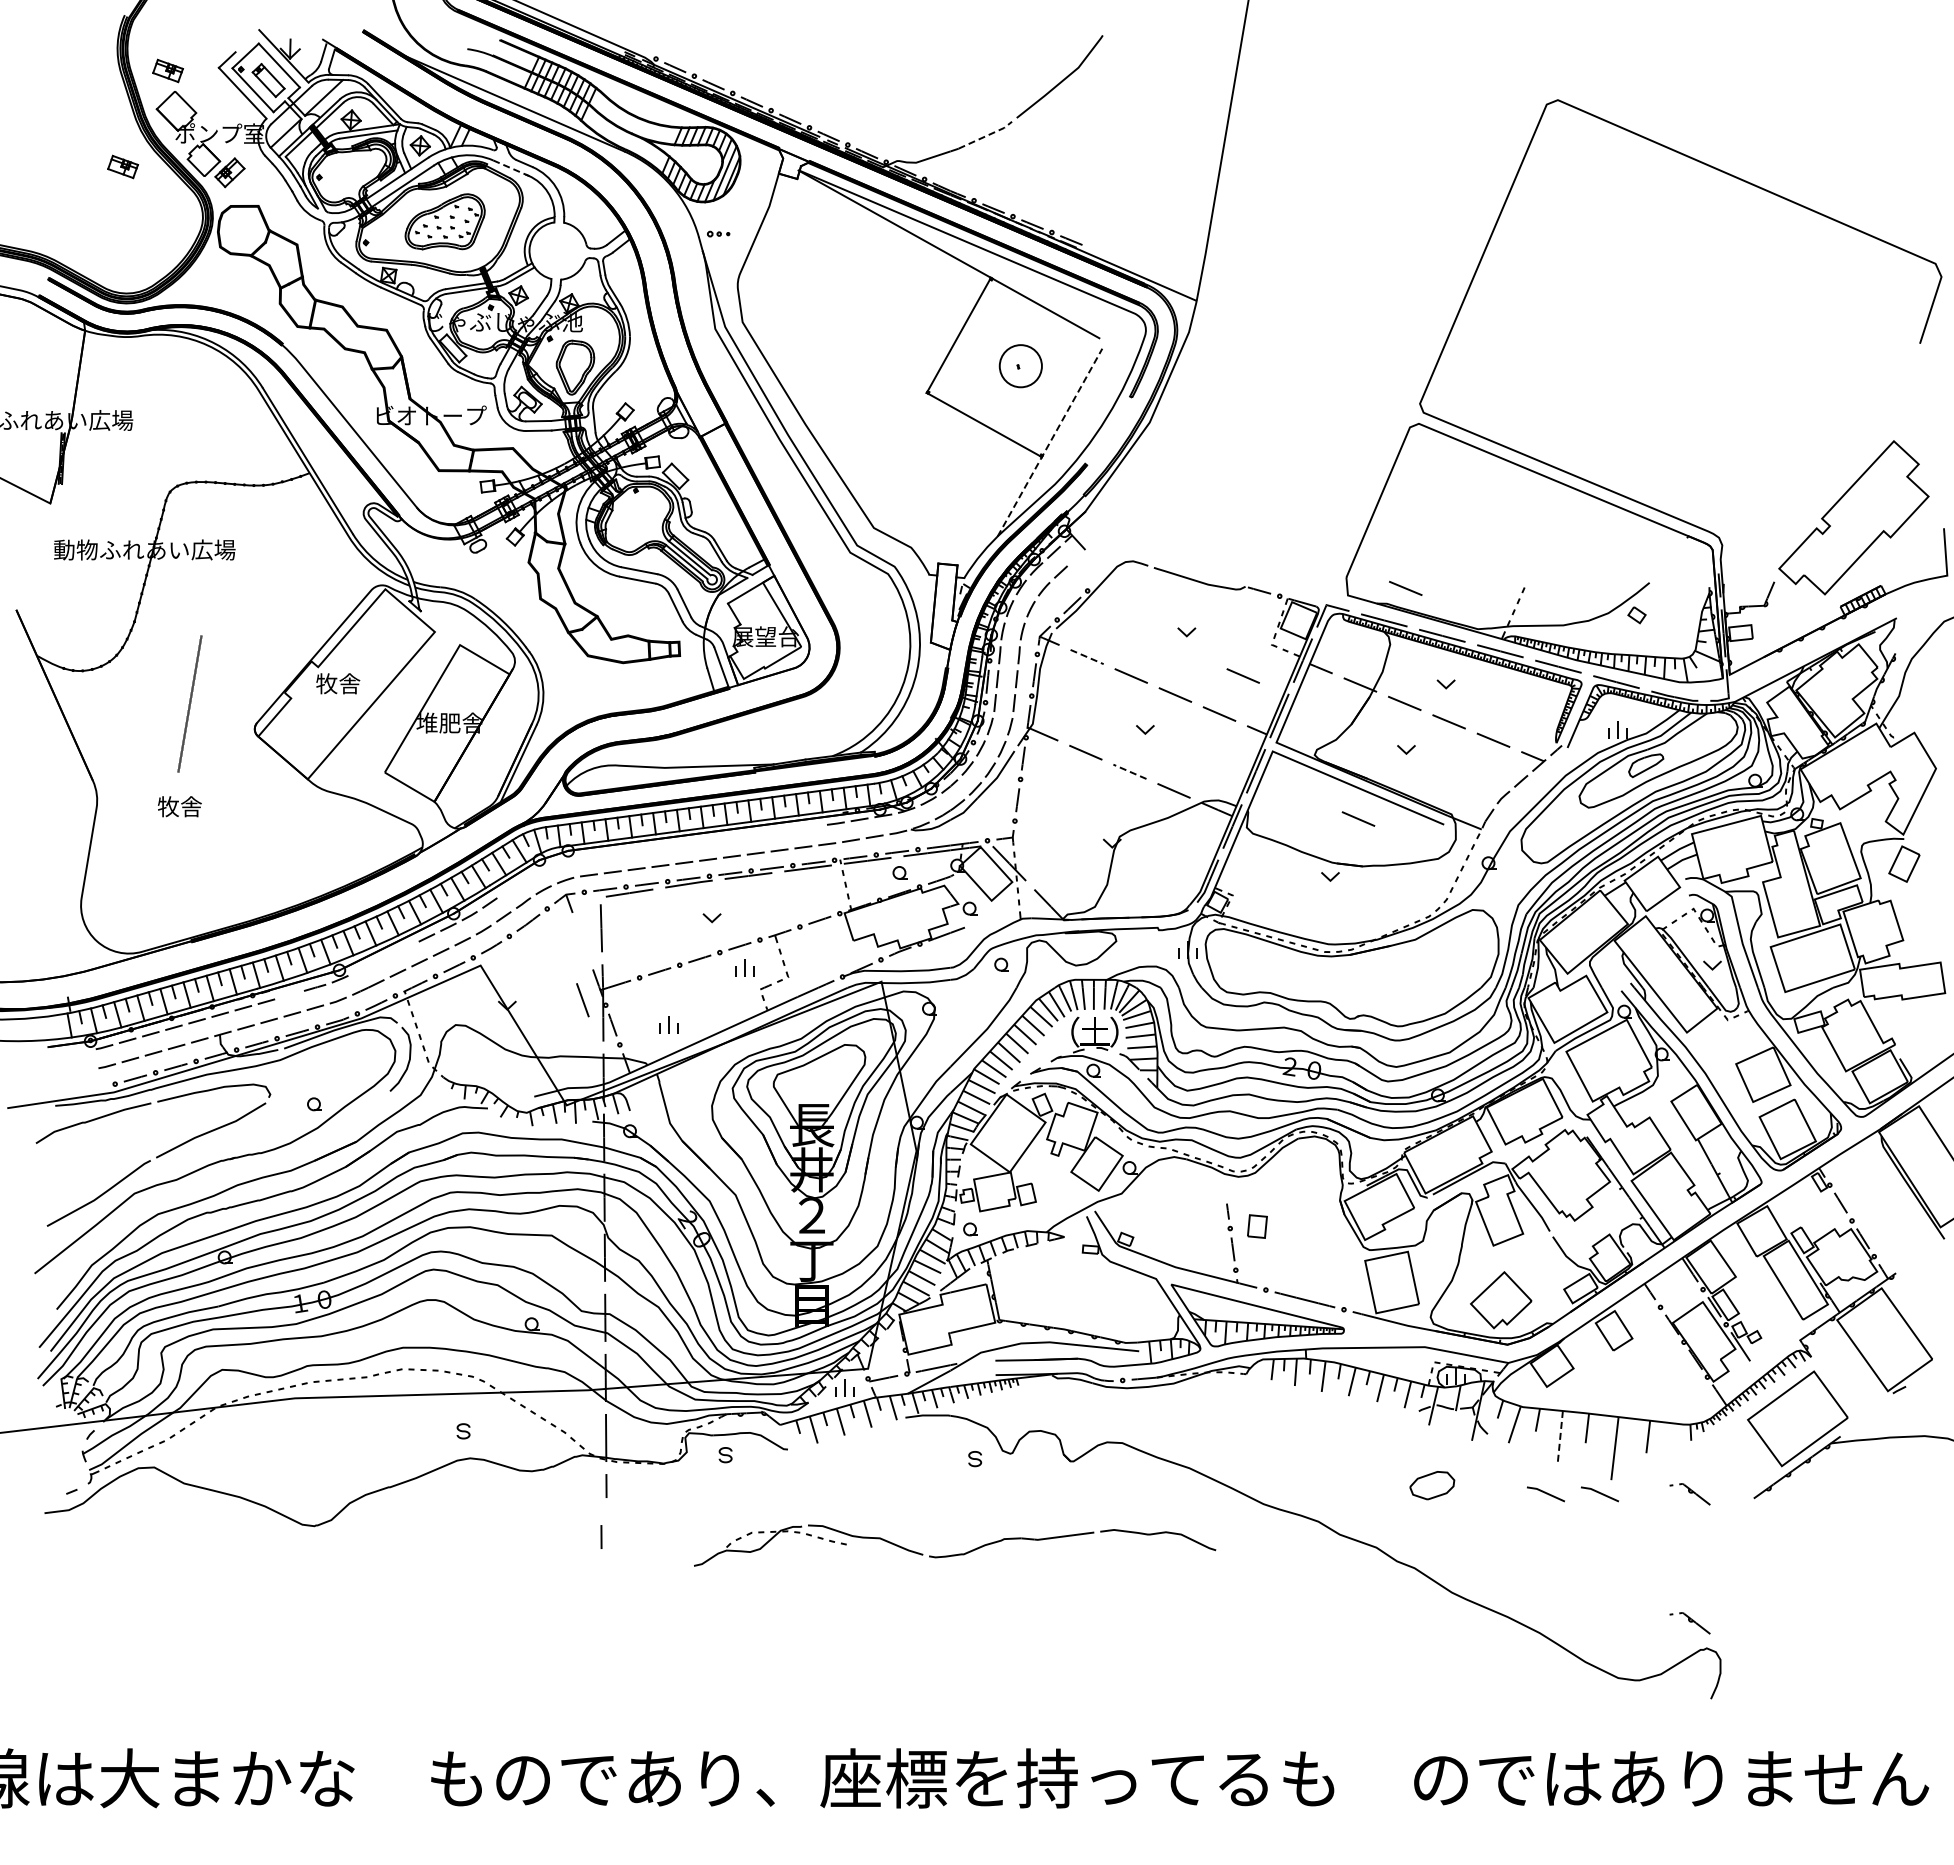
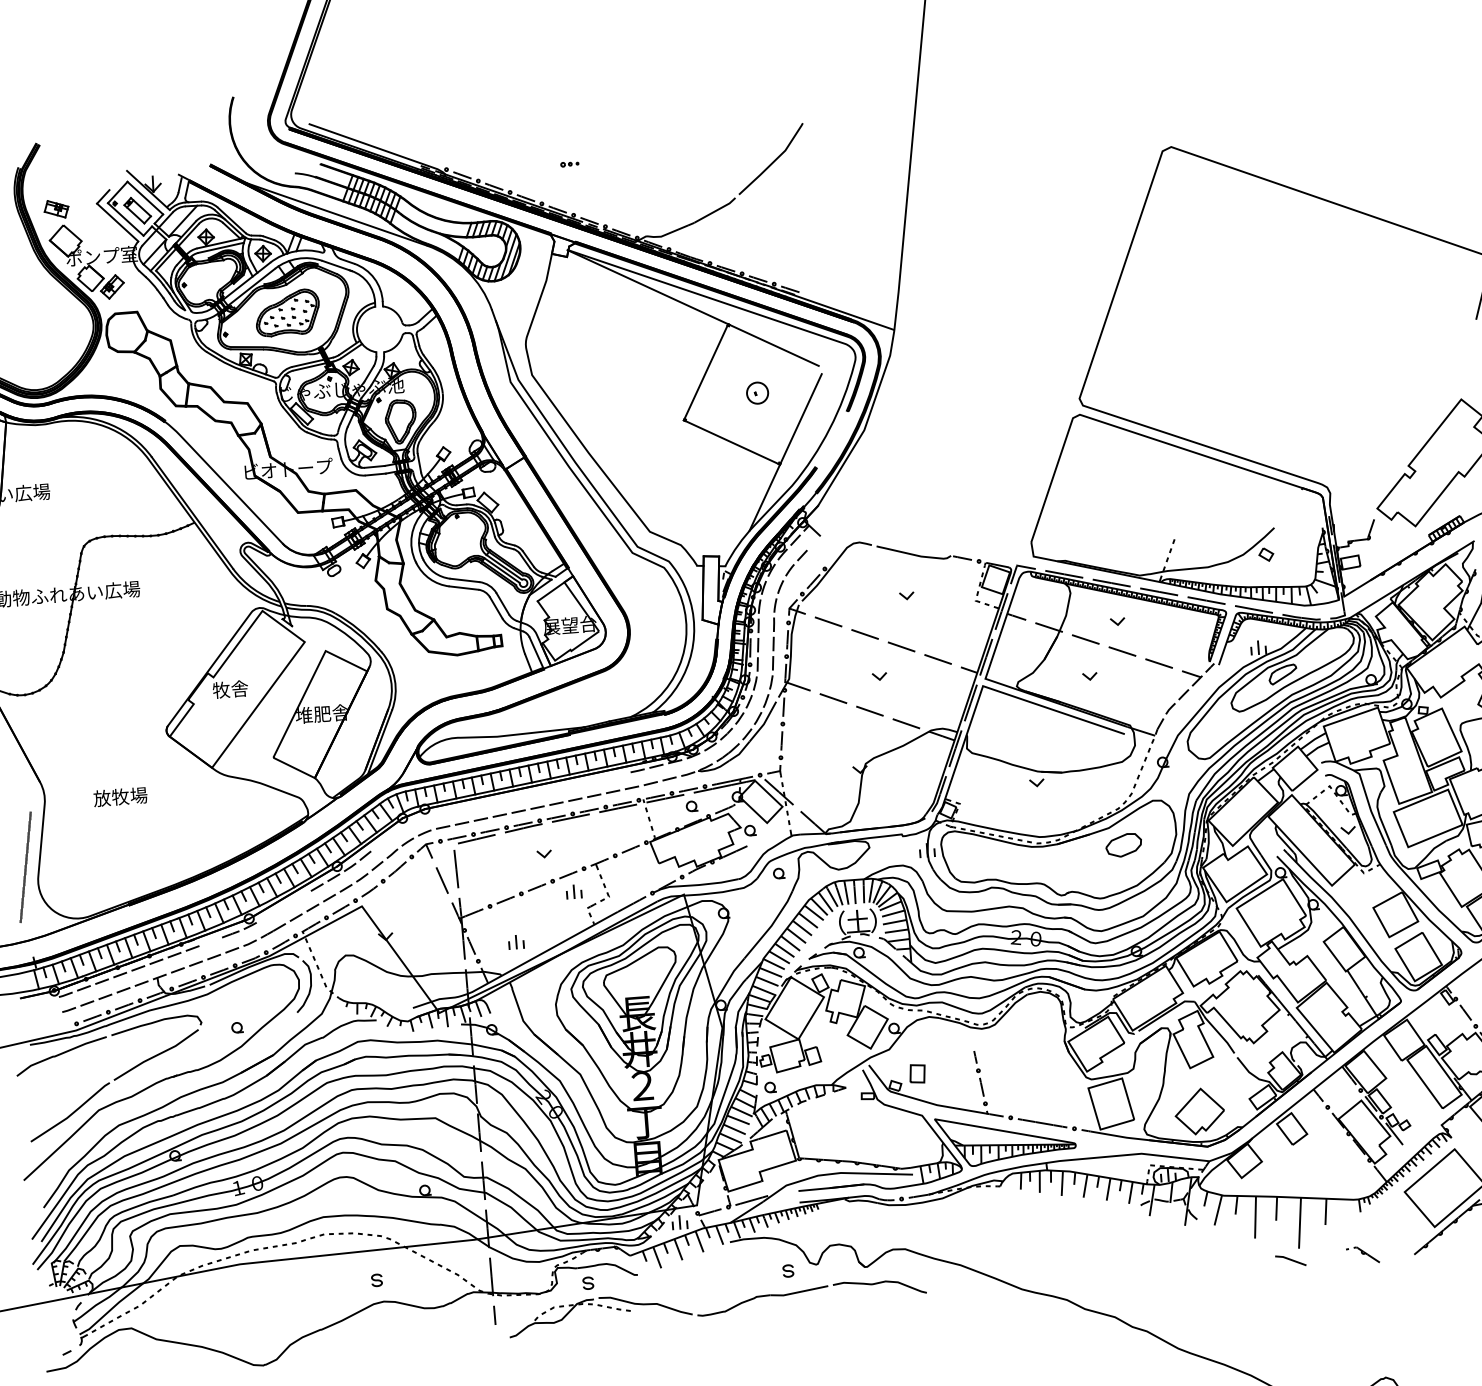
line: (986, 136) -> (715, 211), dashed -> solid
part: (122, 166) -> (25, 288), removed
line: (511, 168) -> (337, 266), dashed -> solid
part: (718, 233) -> (569, 163), moved
circle: (1020, 366) -> (757, 393), size x0.62
line: (1050, 442) -> (786, 452), dashed -> solid
line: (1405, 587) -> (1079, 546), removed
line: (1087, 657) -> (828, 622), dashed -> solid
line: (1242, 675) -> (954, 627), removed
line: (189, 703) -> (25, 866), moved
line: (1129, 771) -> (869, 710), dashed -> solid
text: (190, 806) -> (119, 796), 牧舎 -> 放牧場
line: (1358, 818) -> (1055, 734), removed
line: (582, 1000) -> (442, 880), moved
part: (1257, 1226) -> (917, 1073), moved
line: (1560, 1437) -> (1255, 1217), dashed -> solid
part: (1432, 1485) -> (1123, 845), moved
line: (1545, 1493) -> (1247, 1263), removed
line: (601, 1536) -> (493, 1356), removed
part: (958, 1553) -> (720, 1311), moved
part: (1689, 1623) -> (1370, 1358), removed

